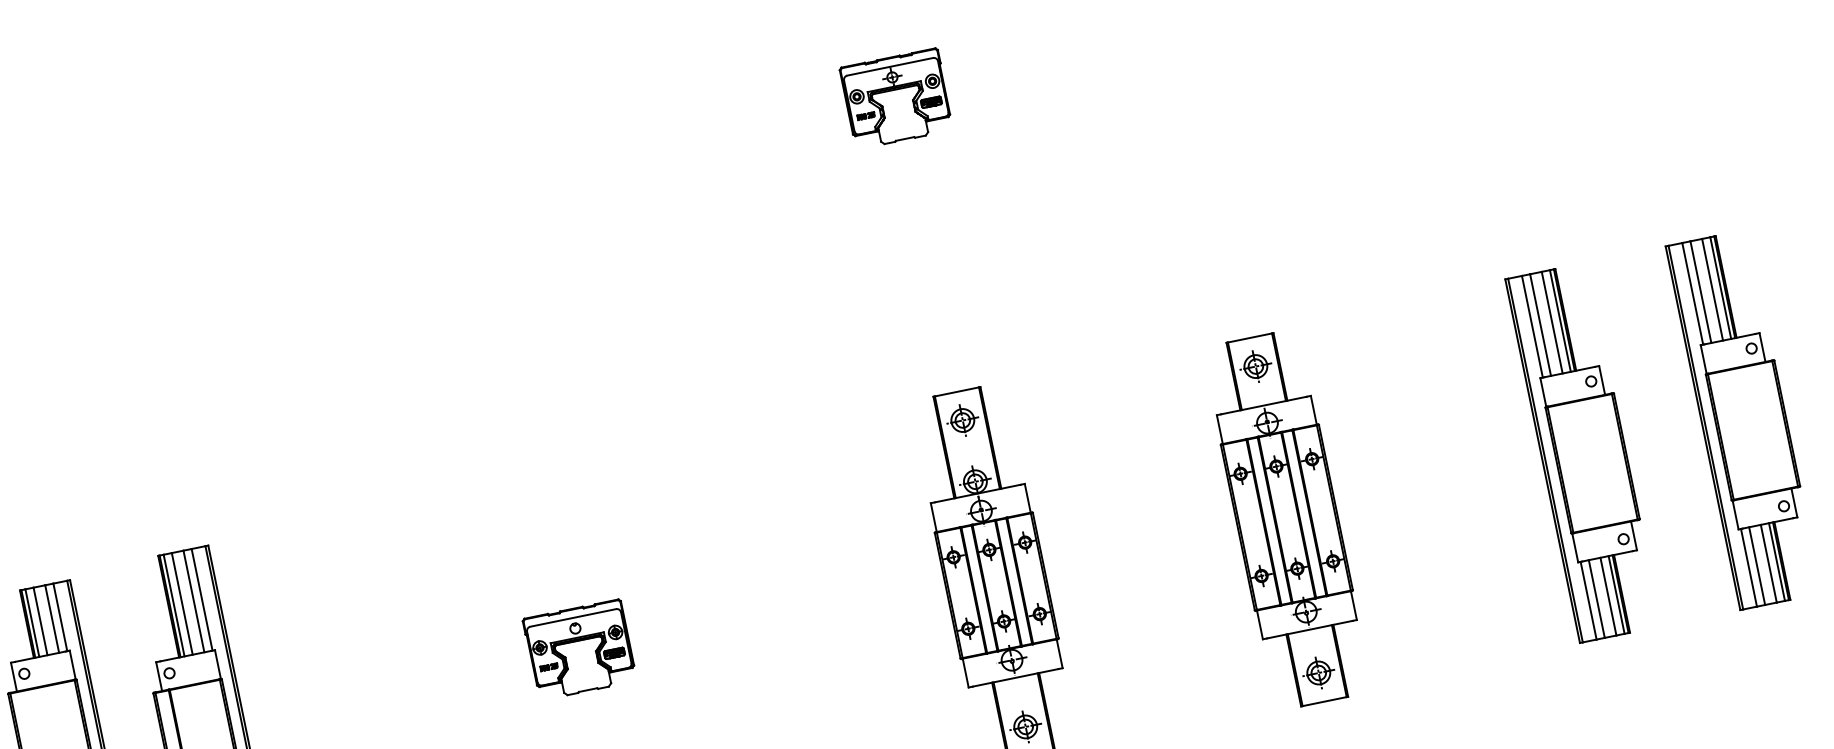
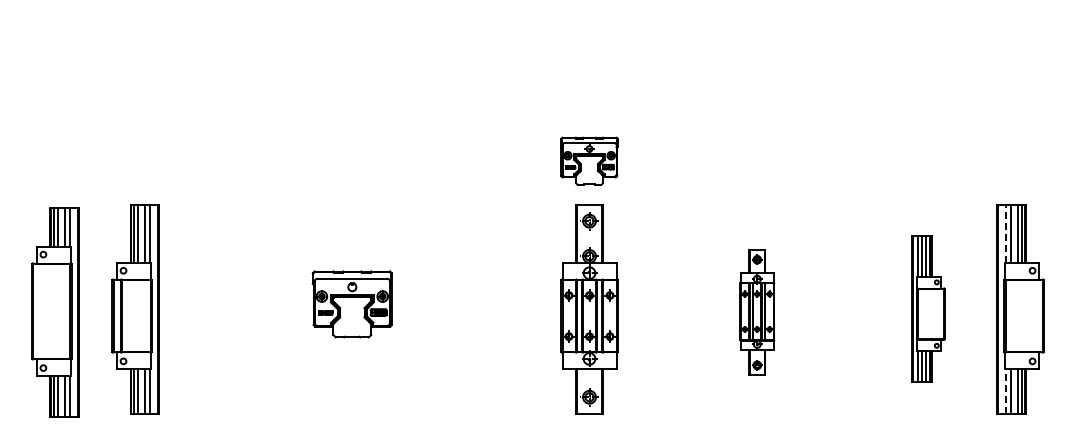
part: (896, 97) -> (589, 160), moved
line: (1692, 293) -> (1006, 233), solid -> dashed
part: (1584, 453) -> (928, 309), size x0.7
part: (1287, 519) -> (757, 312), size x0.6
line: (1749, 566) -> (1006, 390), solid -> dashed
part: (579, 648) -> (352, 303), size x1.4

